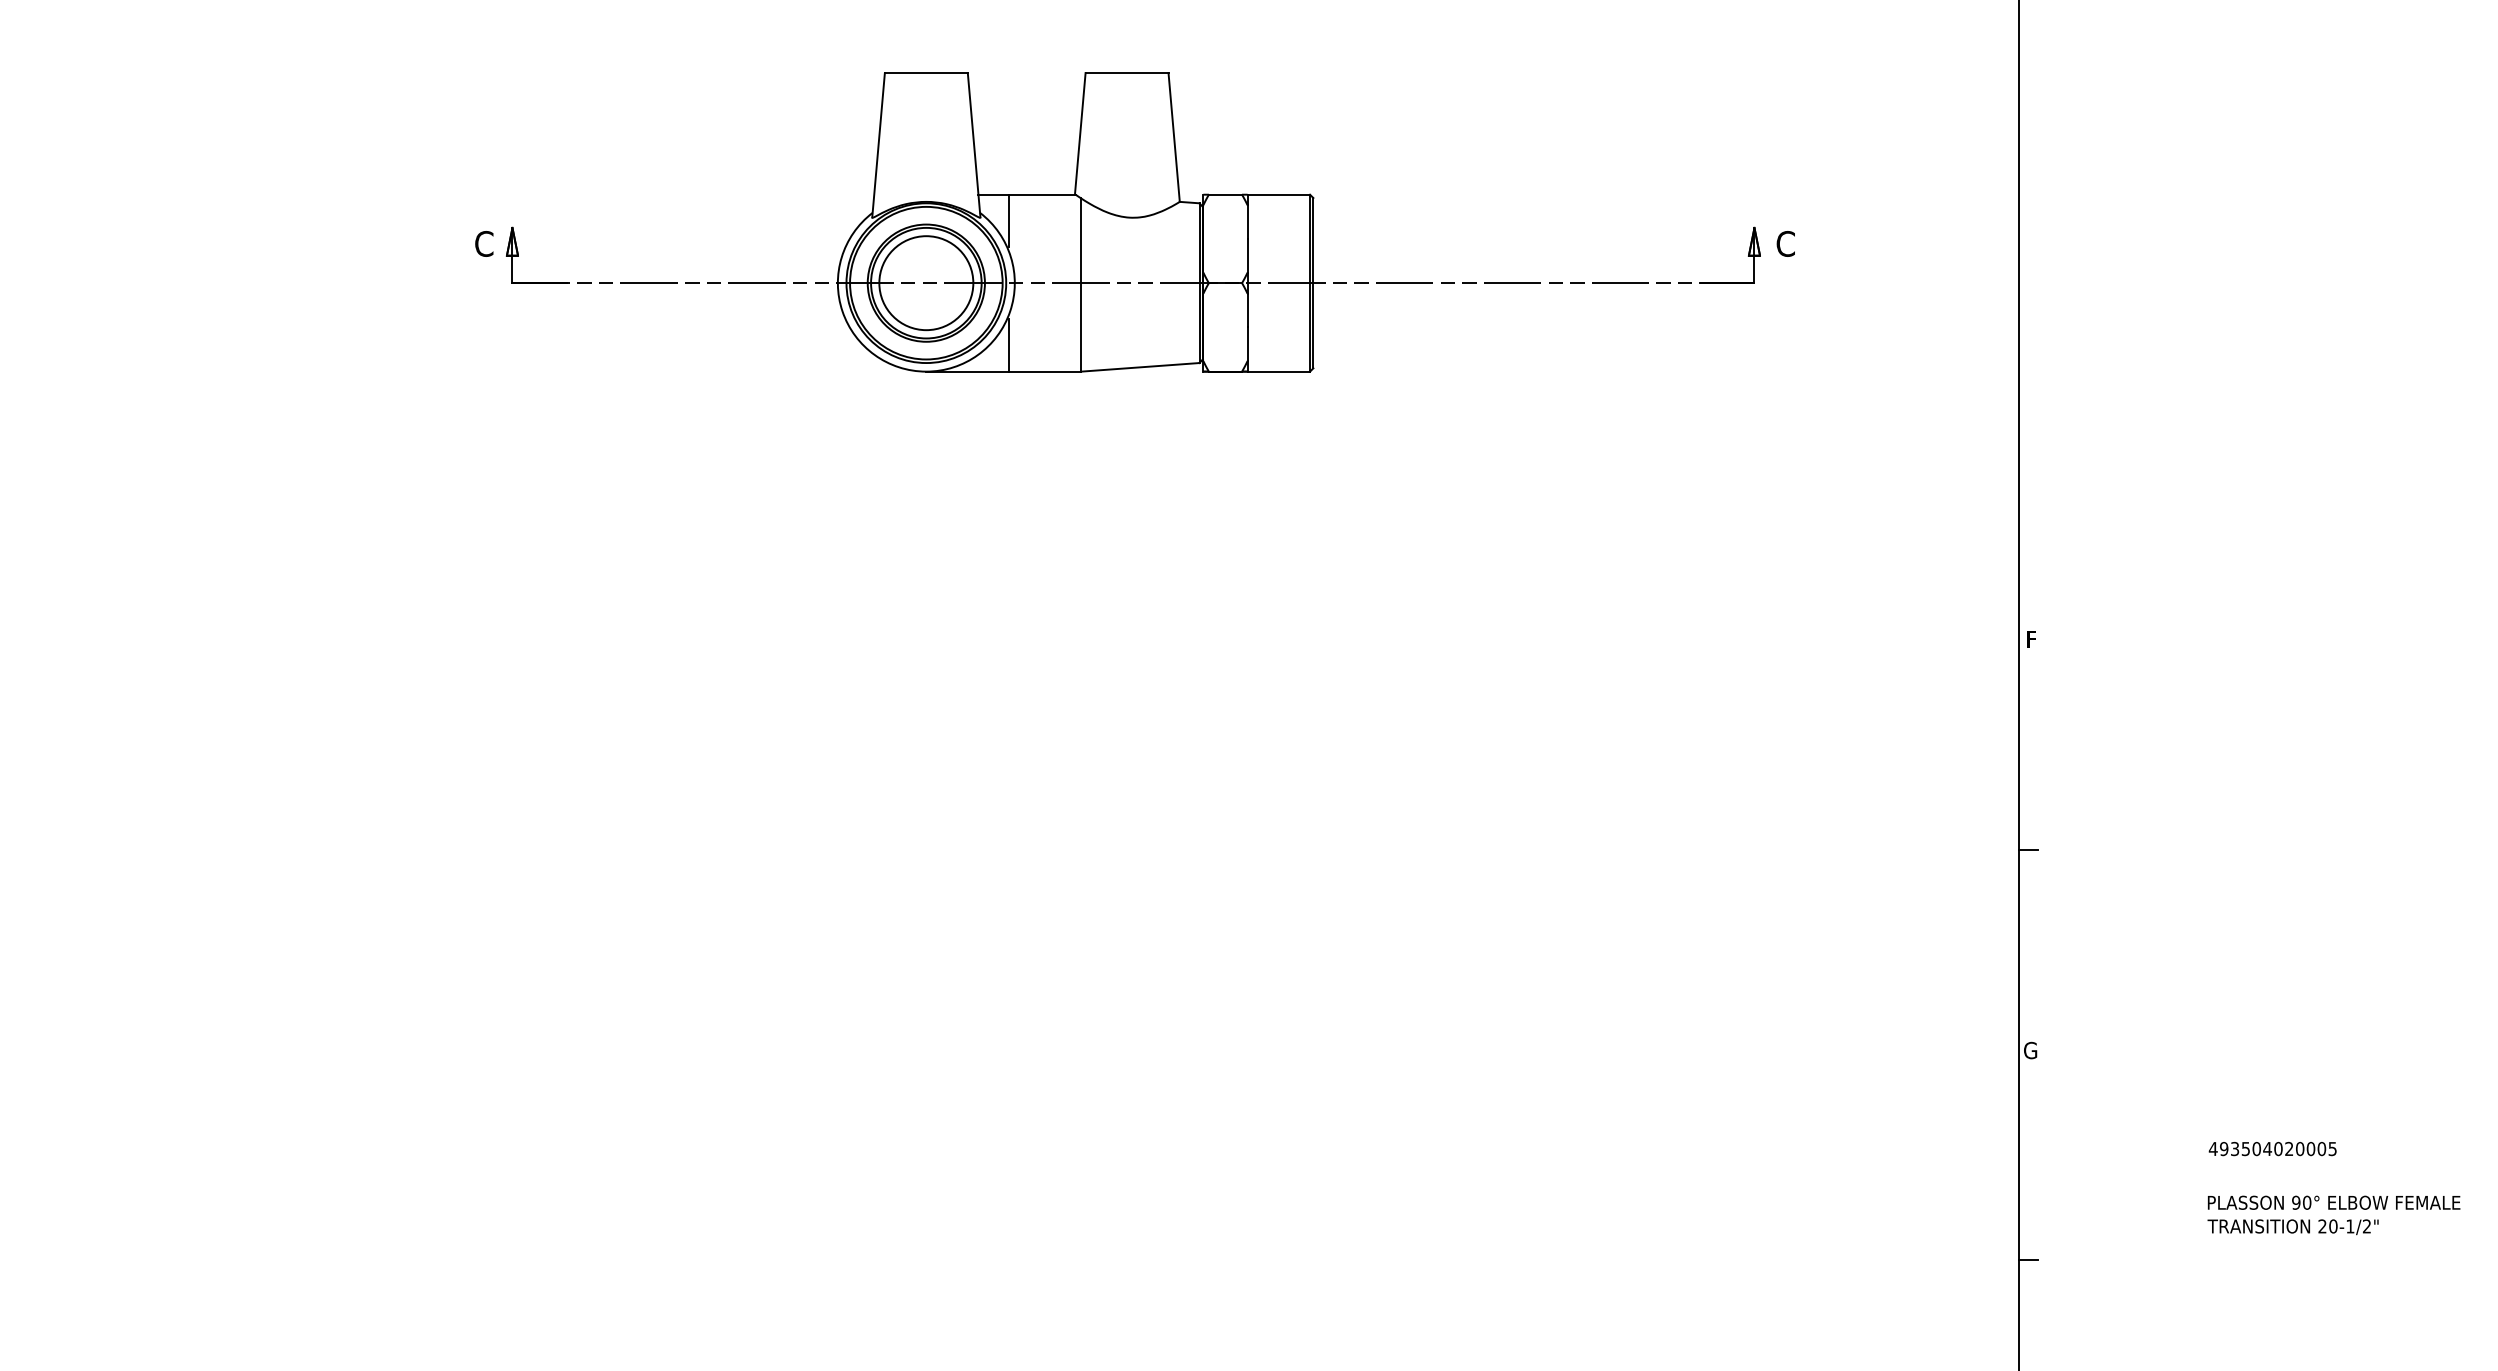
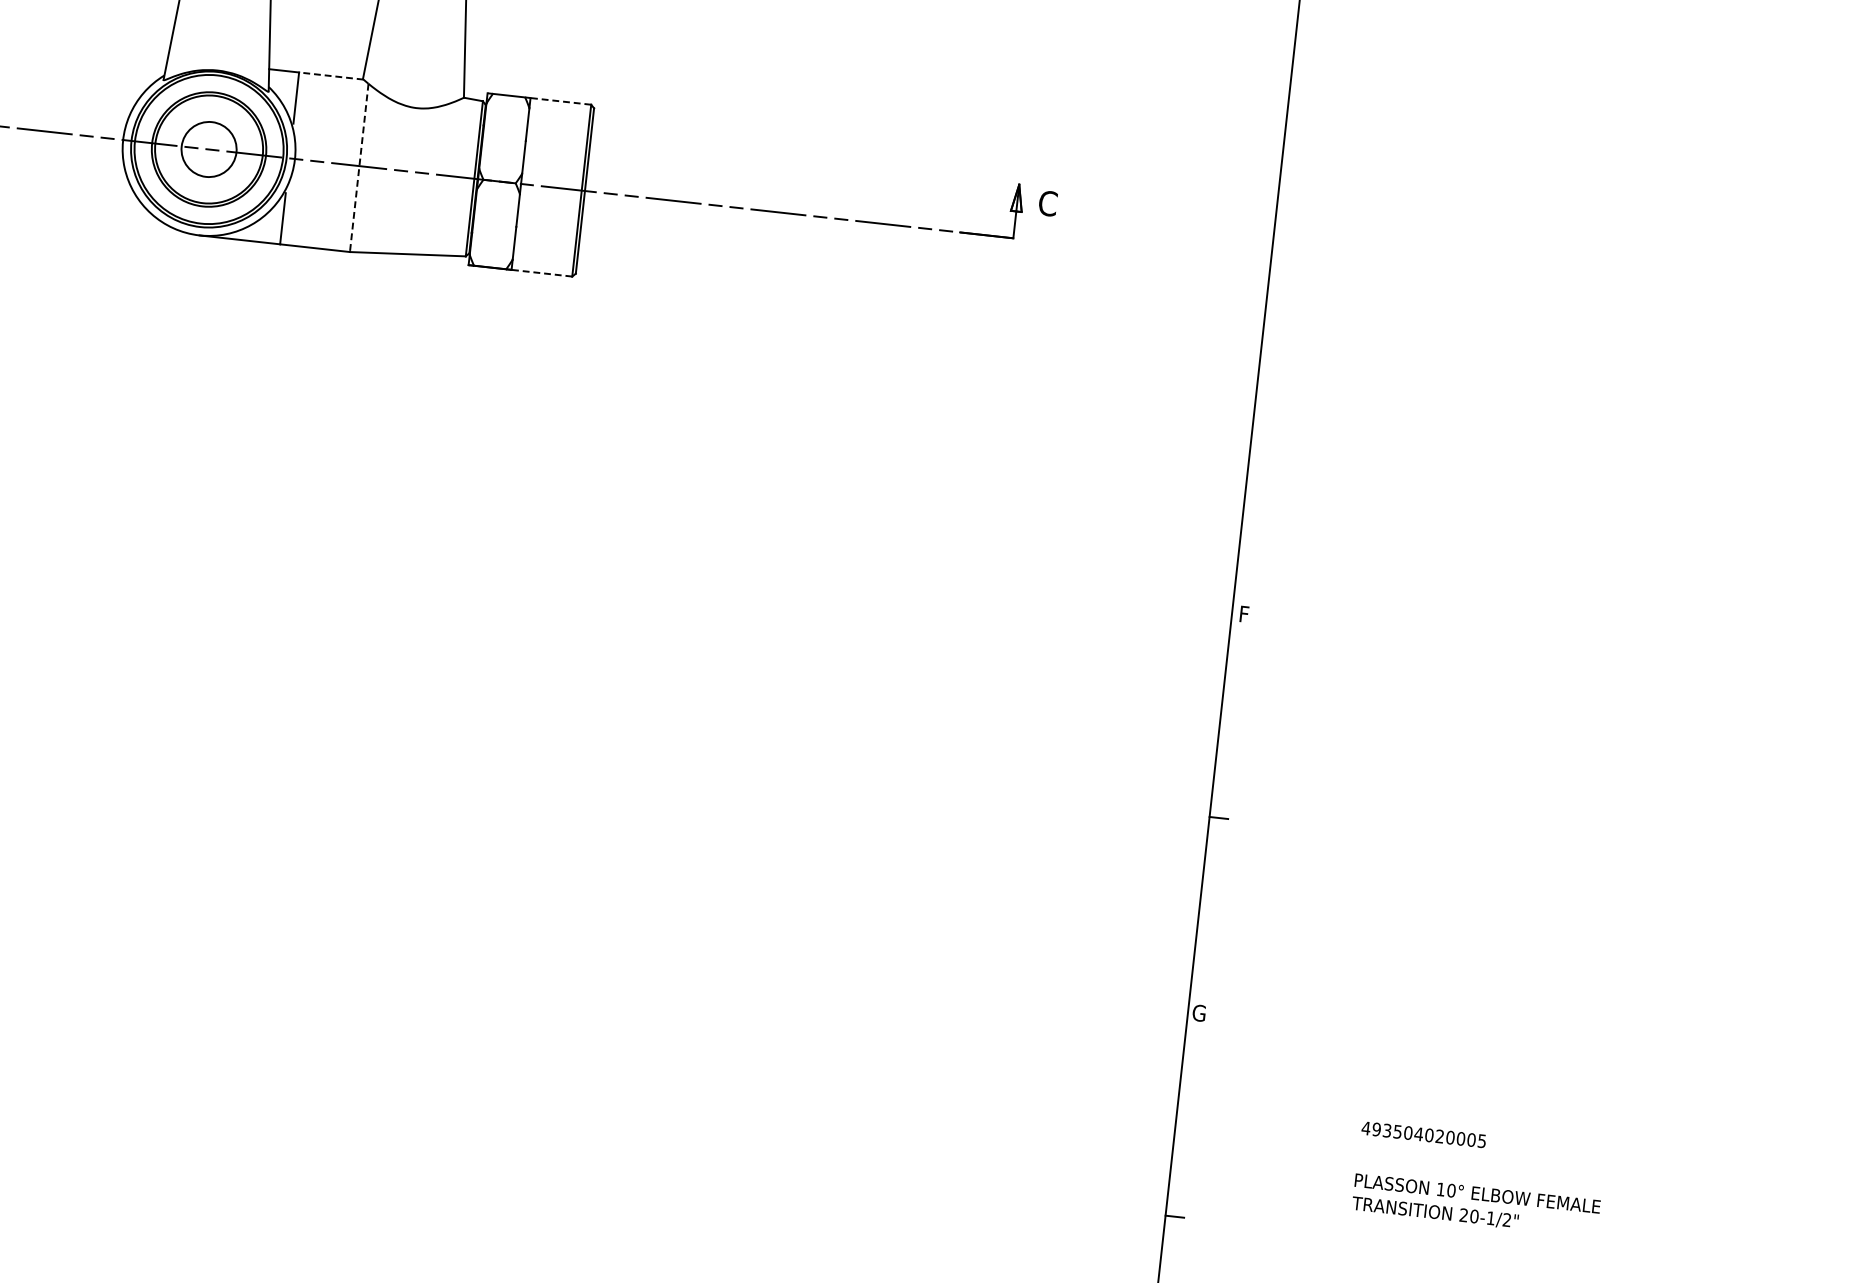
line: (1041, 194) -> (330, 75), solid -> dashed
line: (1278, 194) -> (560, 101), solid -> dashed
circle: (926, 283) -> (209, 149), size x0.6
line: (1081, 285) -> (359, 168), solid -> dashed
line: (1278, 371) -> (541, 273), solid -> dashed
text: (2296, 1202) -> (1441, 1189), 90° -> 10°

